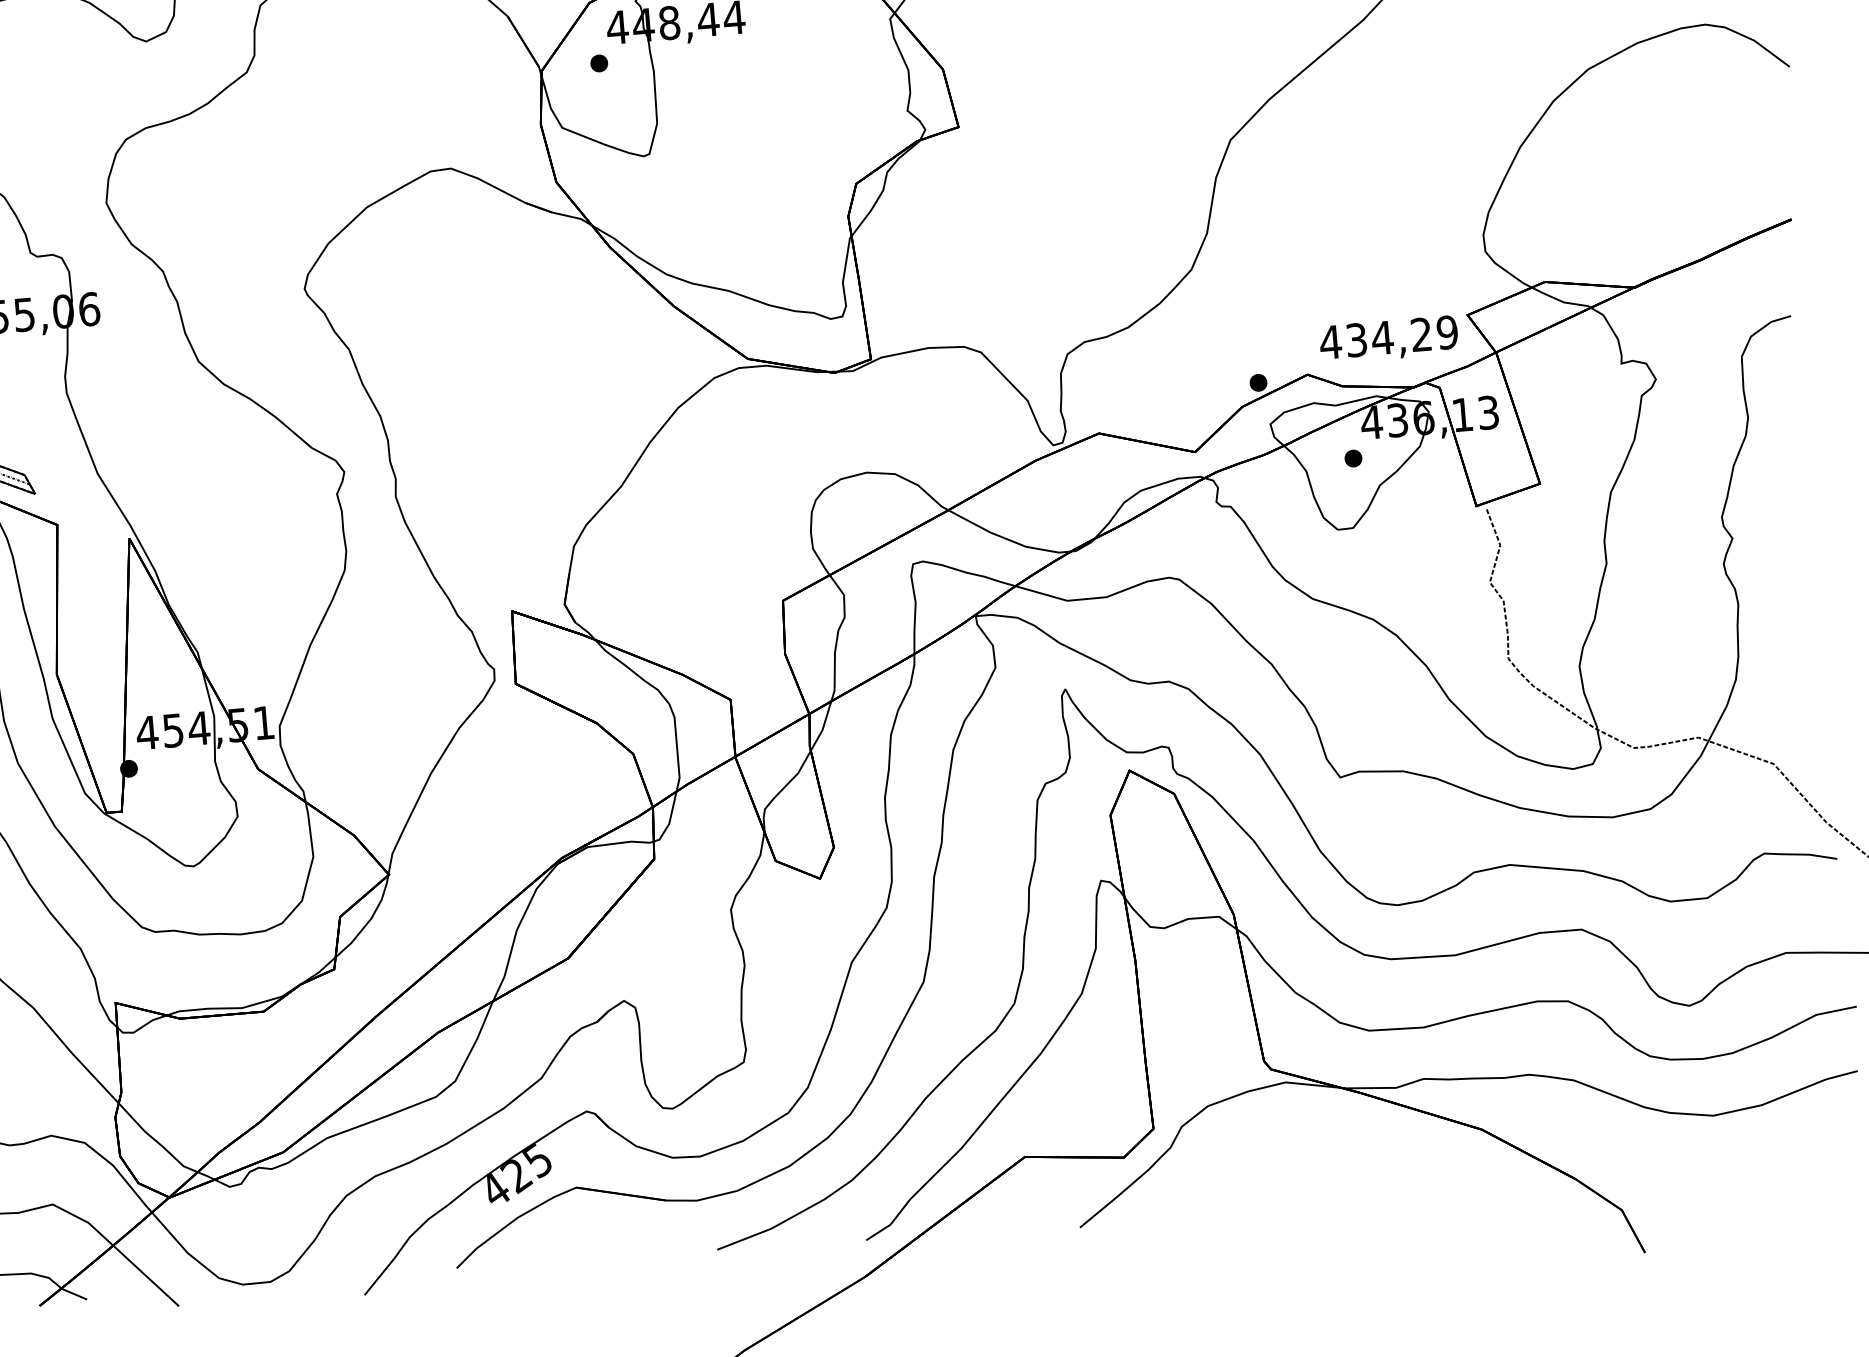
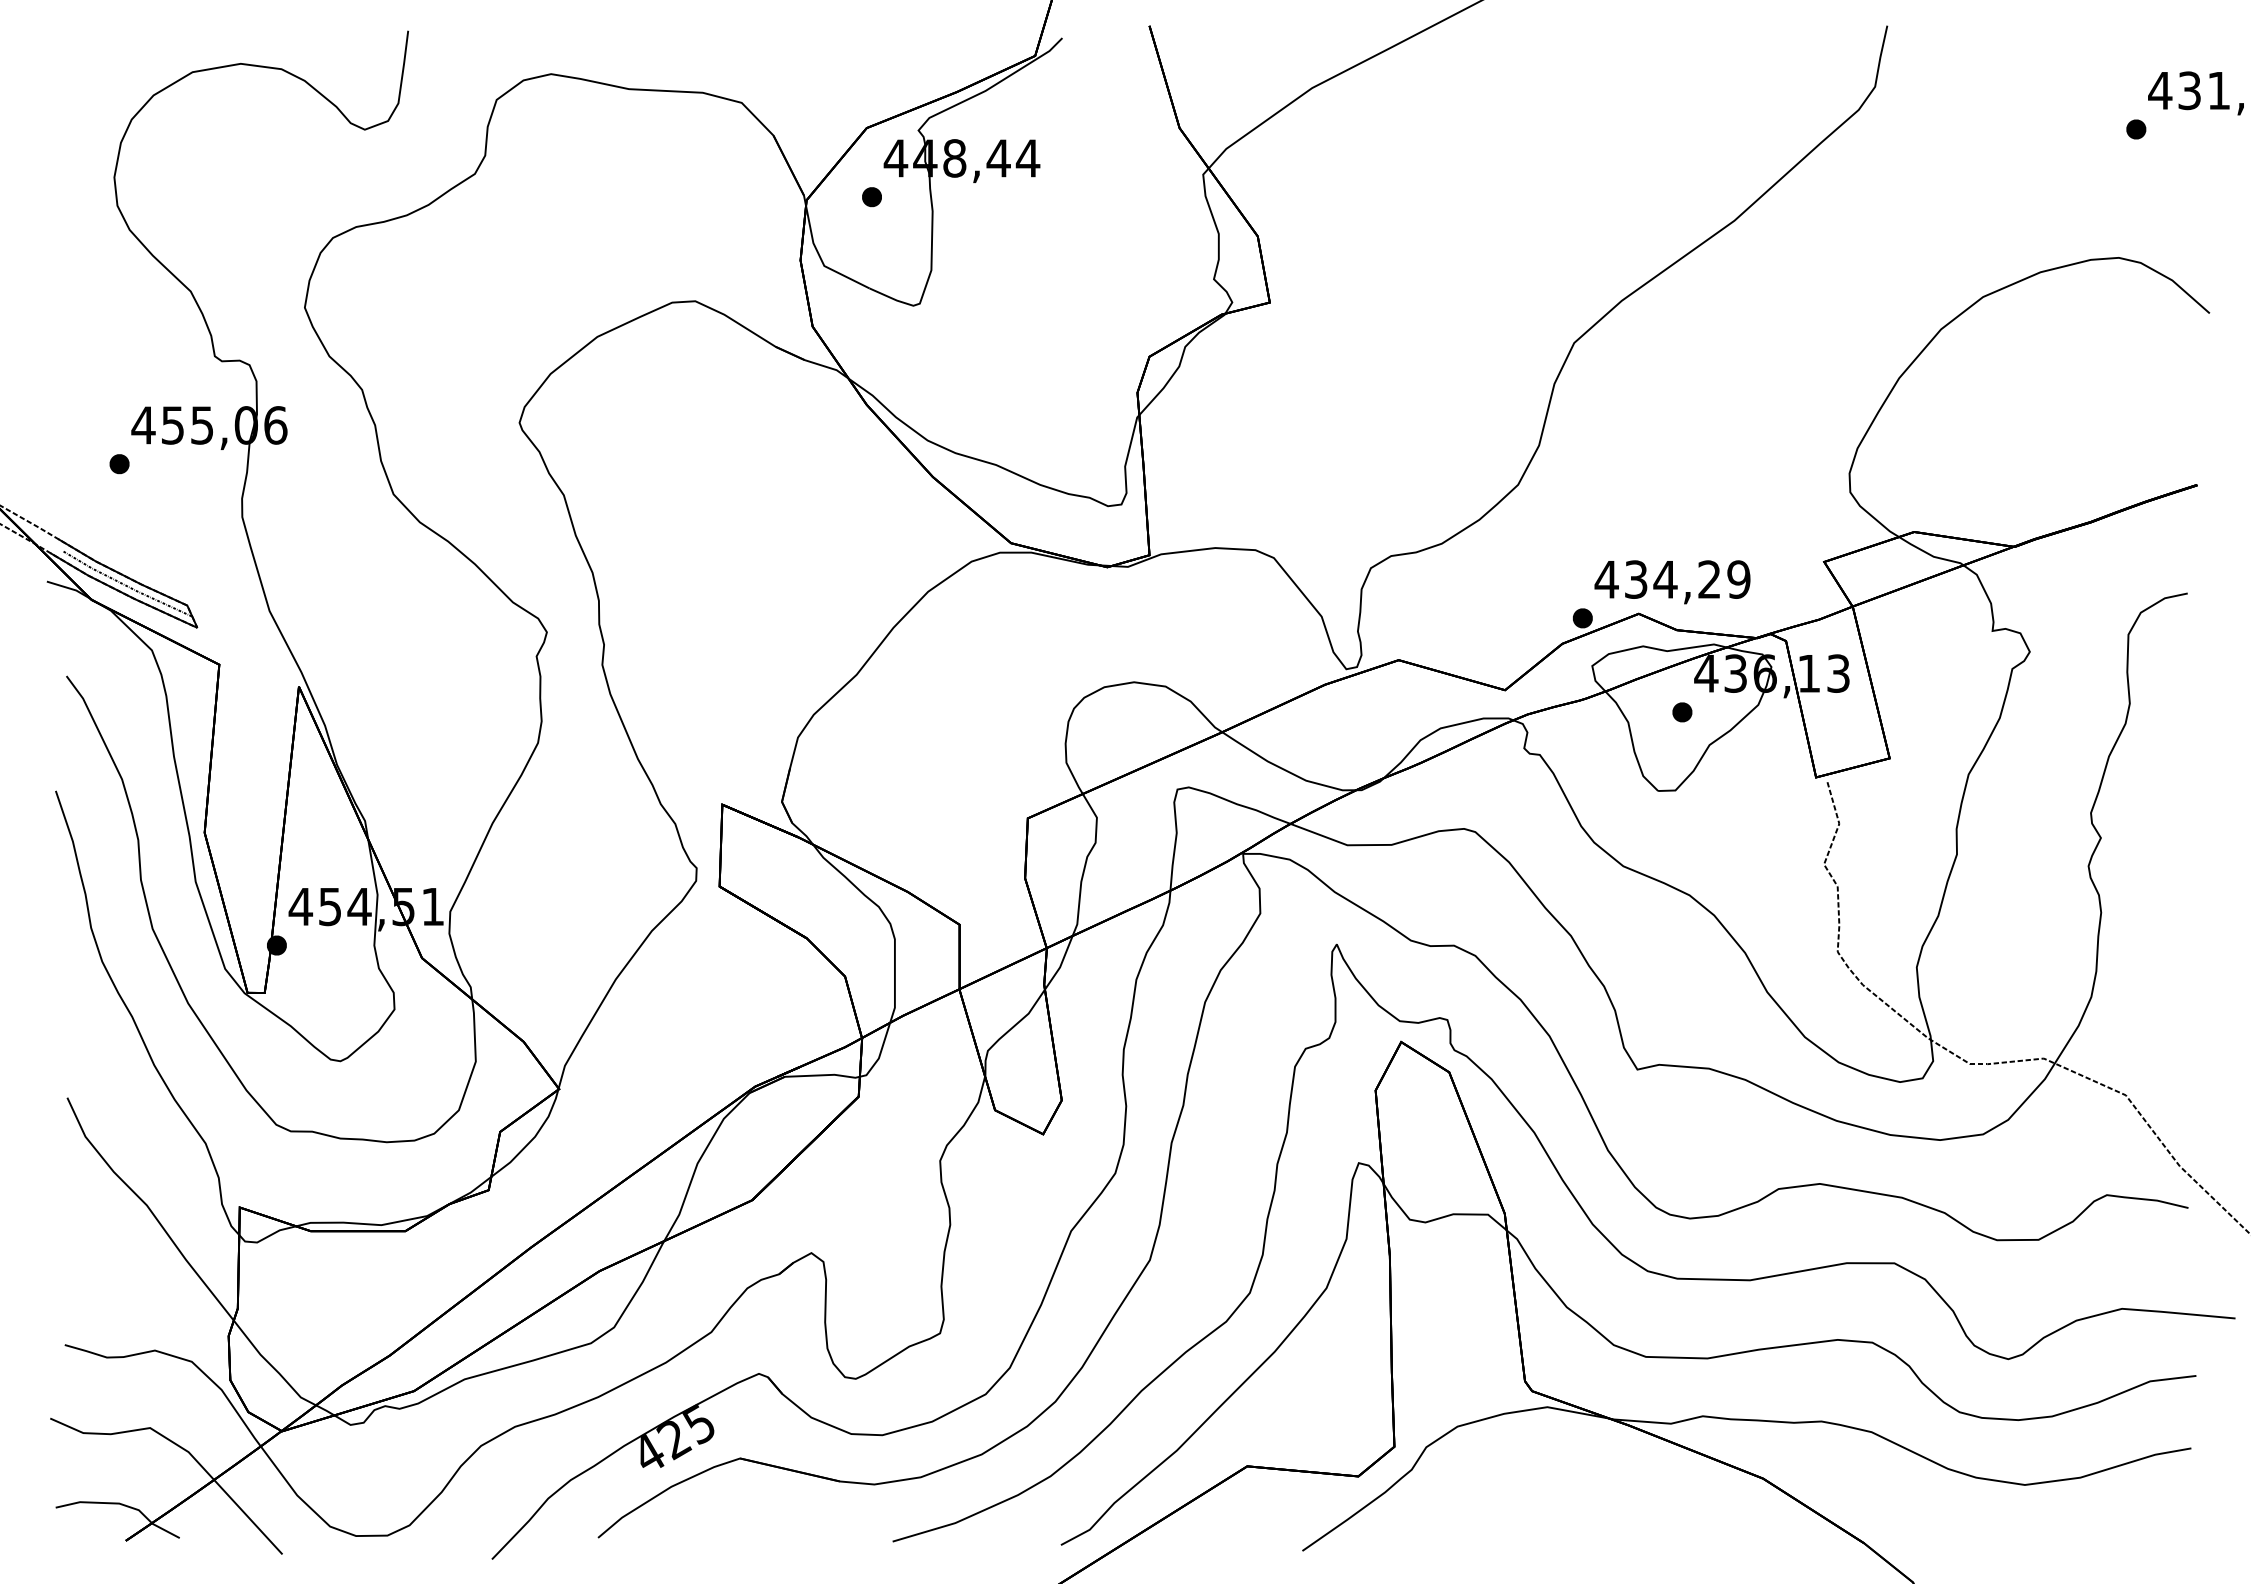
text: (1388, 340) -> (1672, 582), moved

